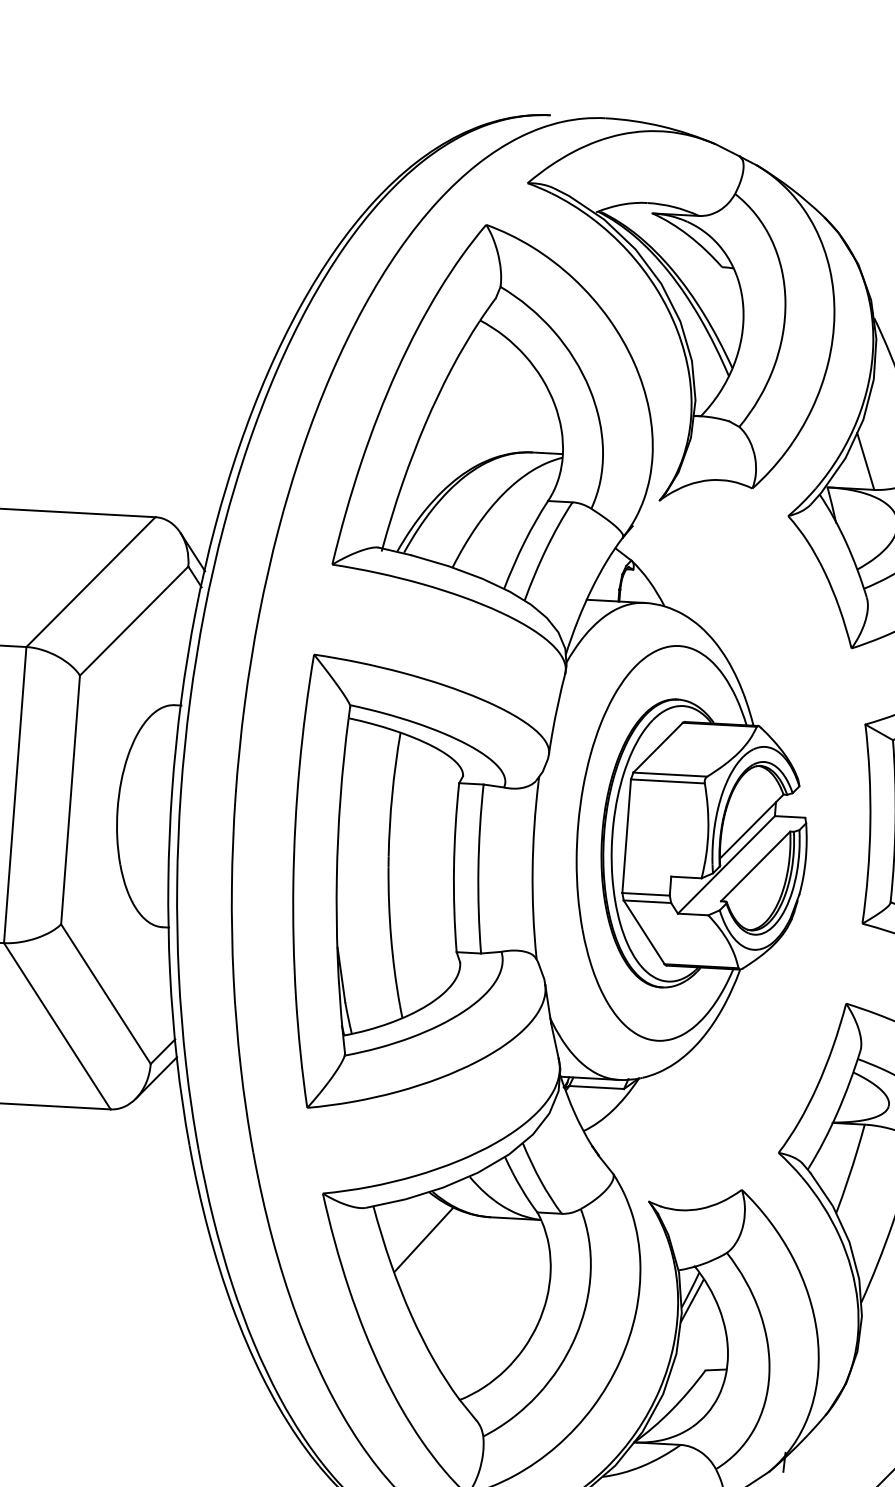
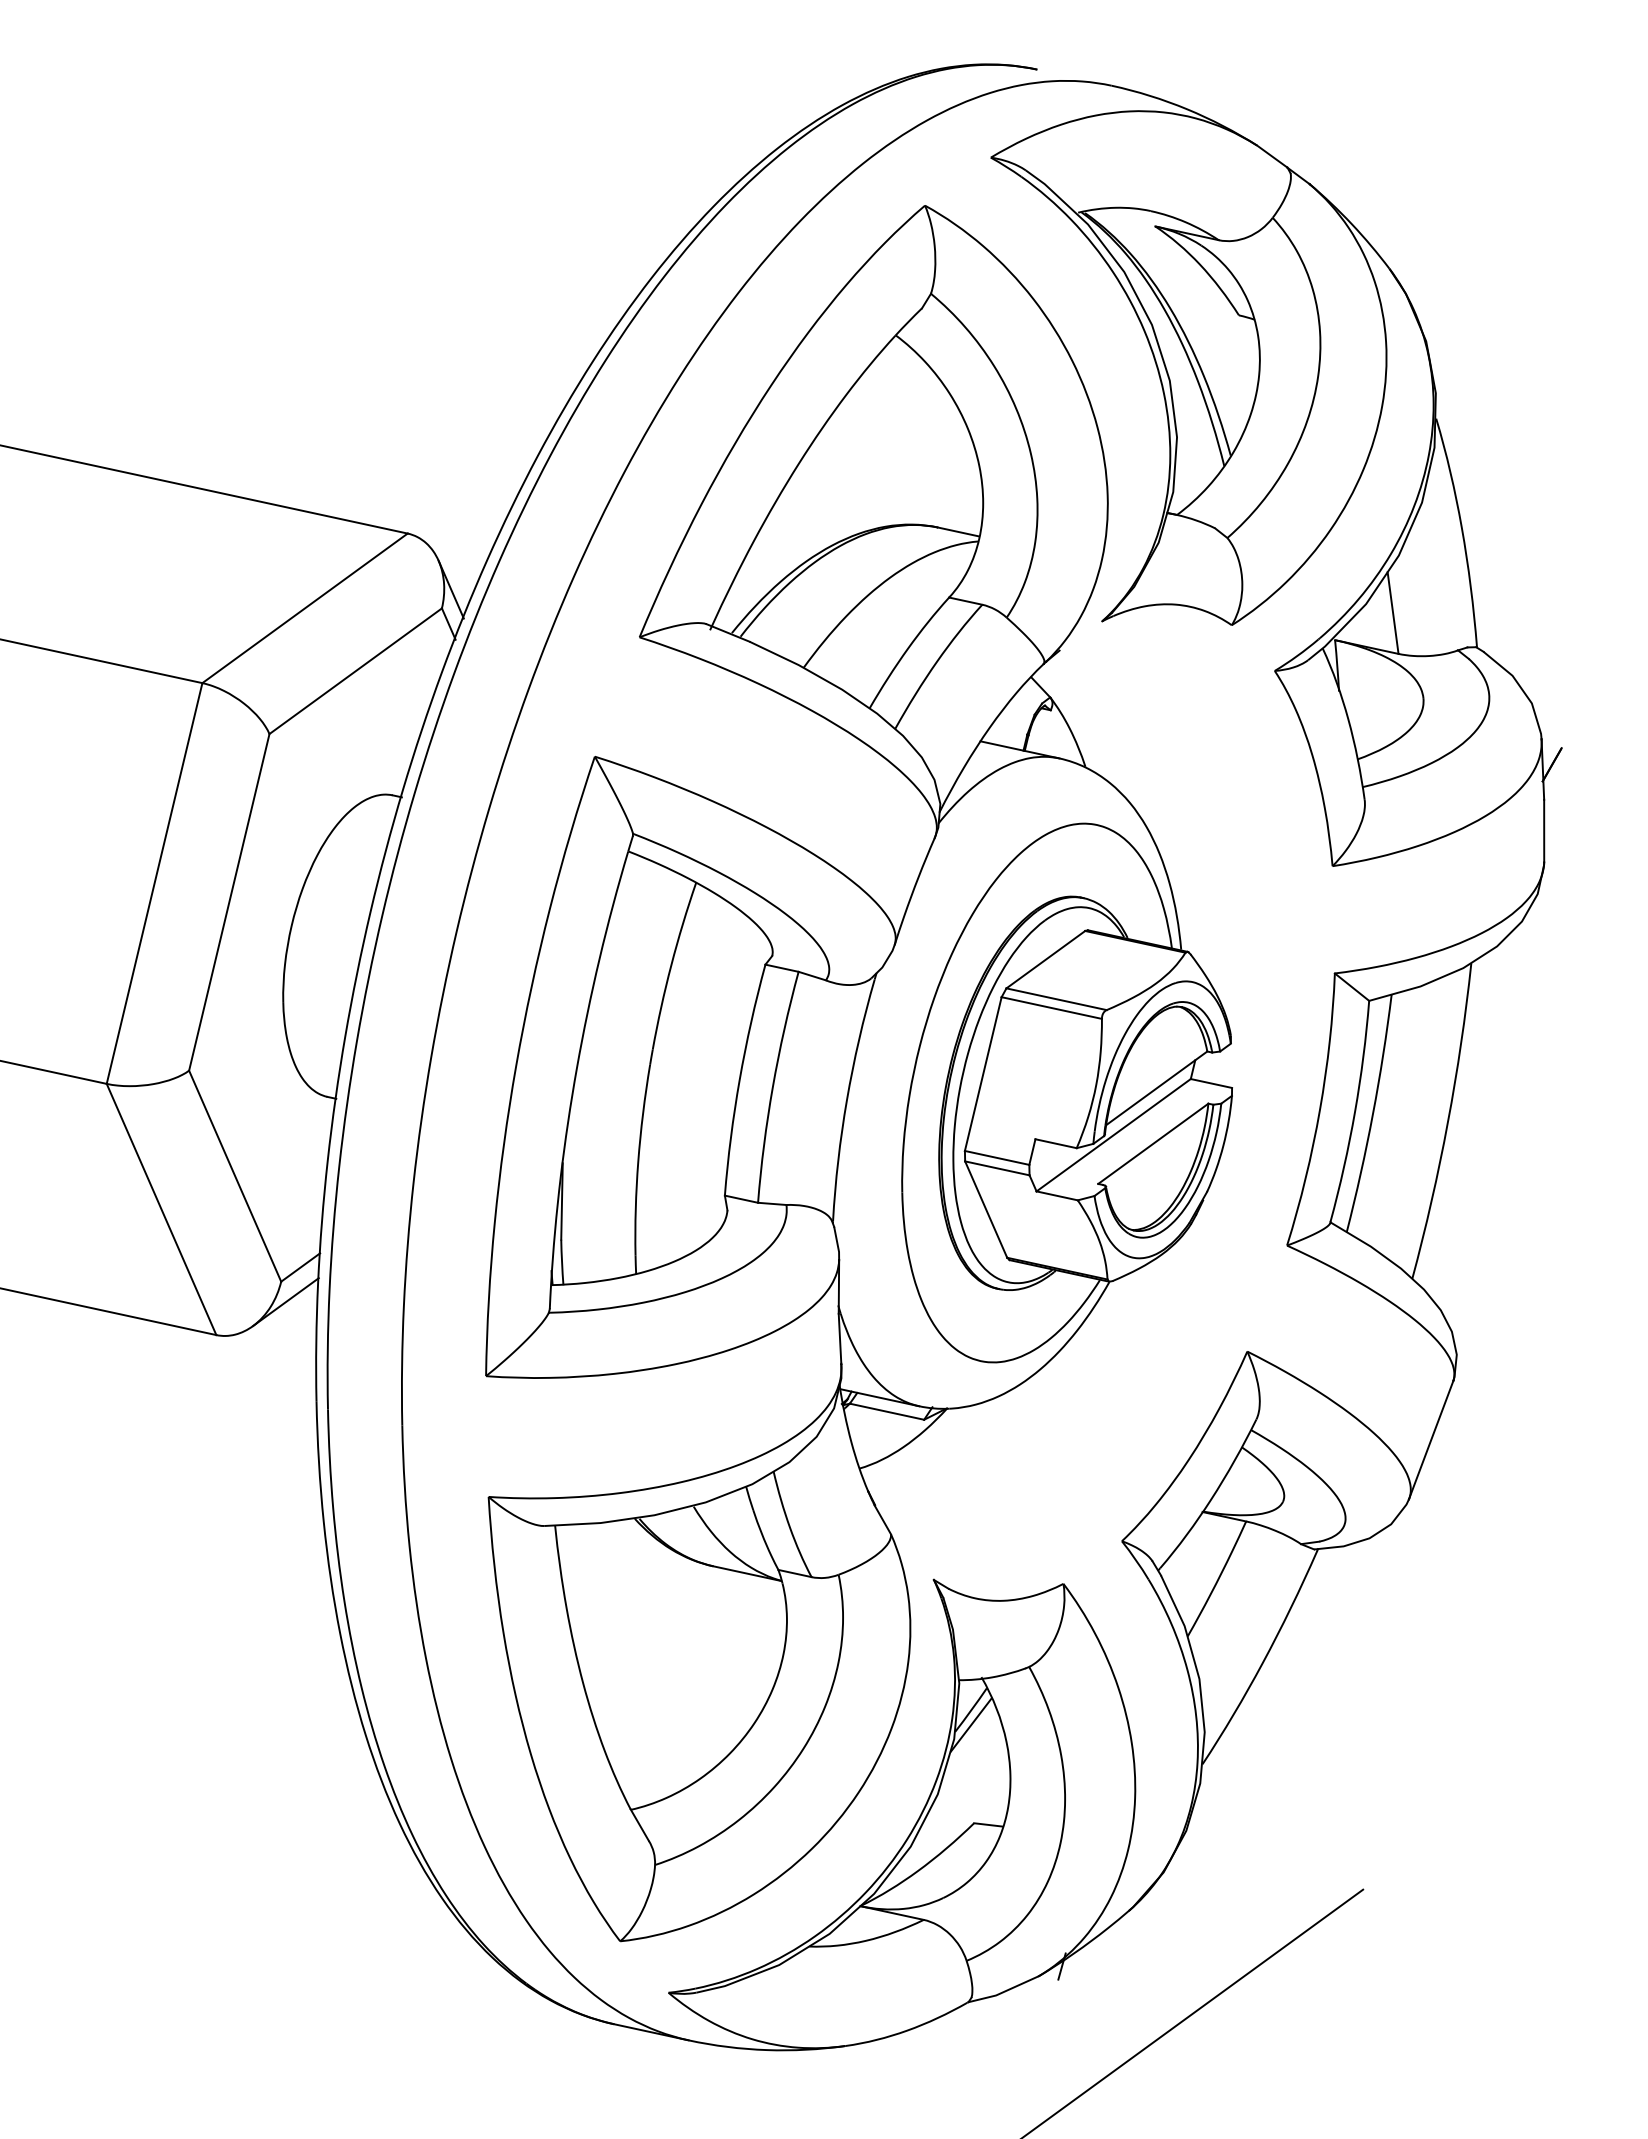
line: (424, 1239) -> (617, 1581), removed

